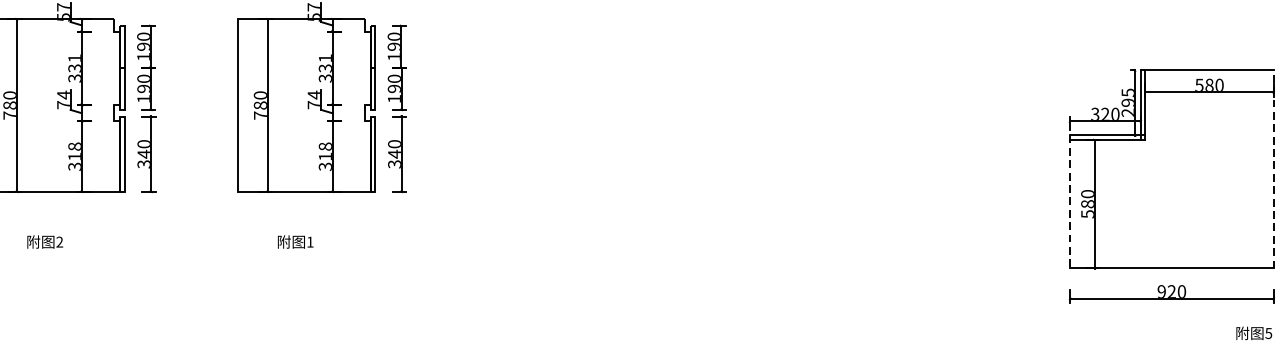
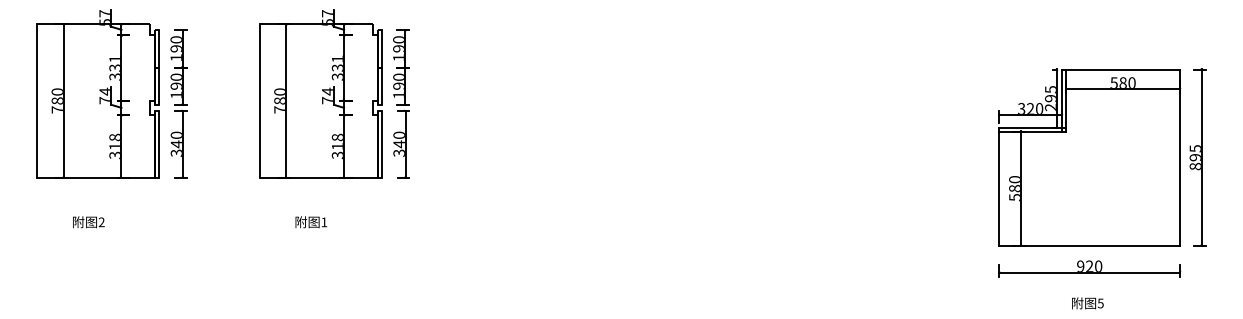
line: (1274, 169) -> (1180, 157), dashed -> solid
line: (1070, 202) -> (999, 187), dashed -> solid
text: (1253, 333) -> (1087, 303), moved

